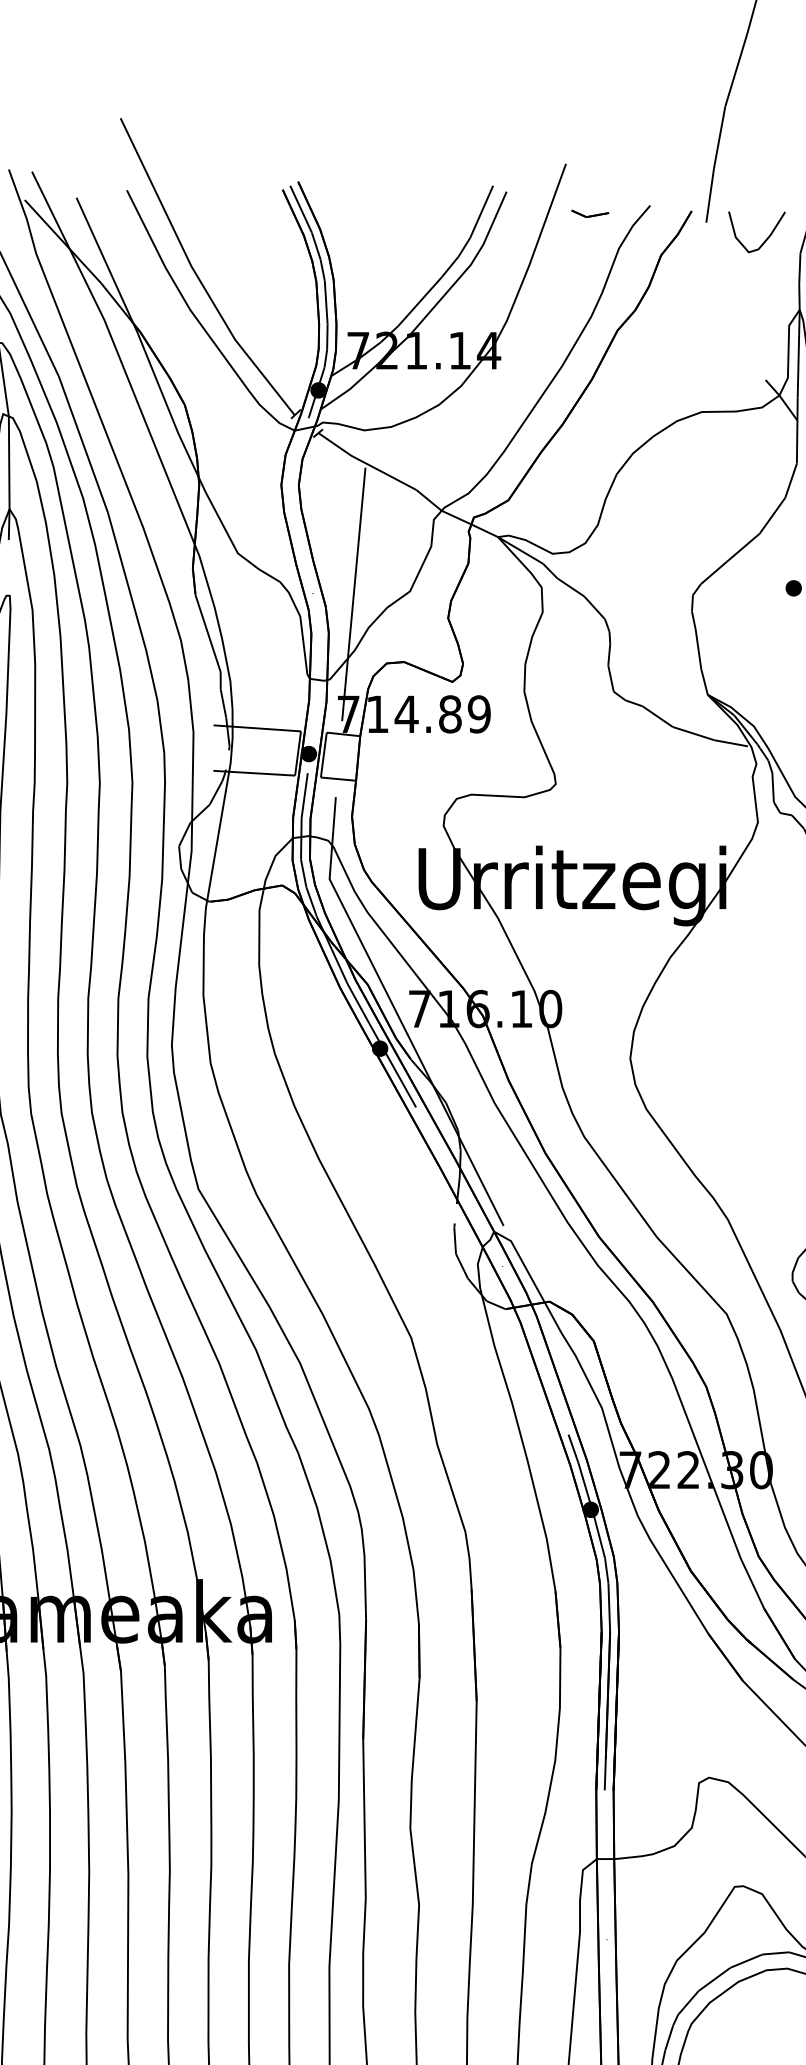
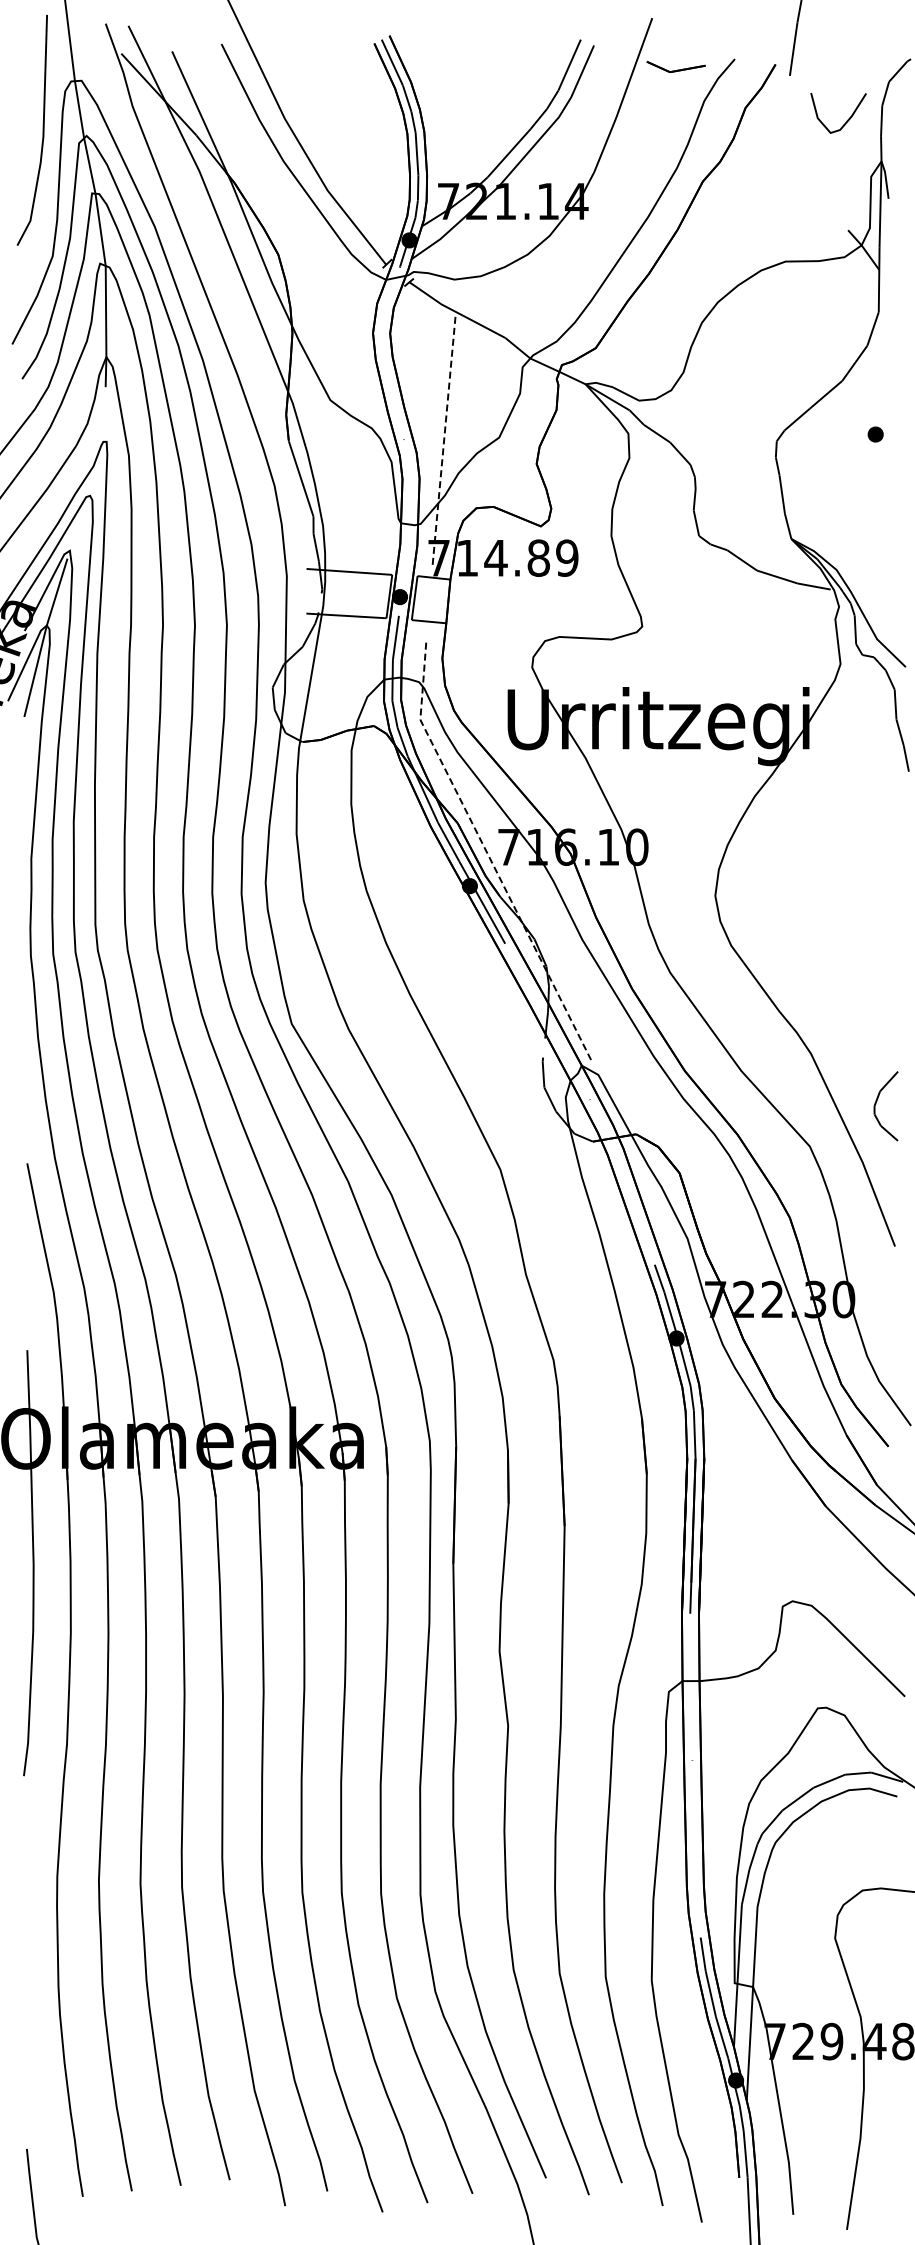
part: (589, 214) -> (675, 67), size x1.6
curve: (765, 239) -> (846, 120), moved
line: (354, 594) -> (444, 440), solid -> dashed
line: (398, 1014) -> (487, 852), solid -> dashed

